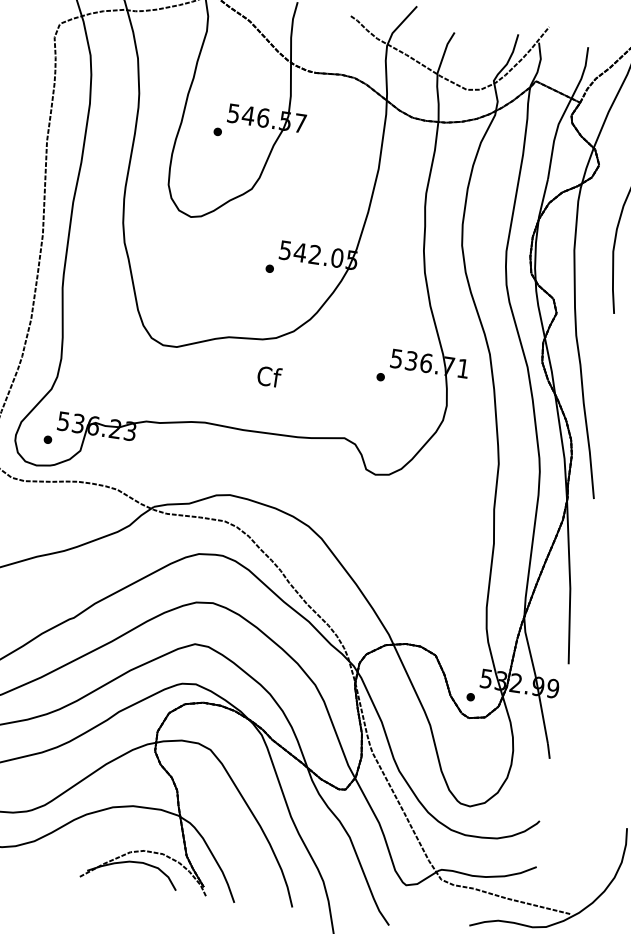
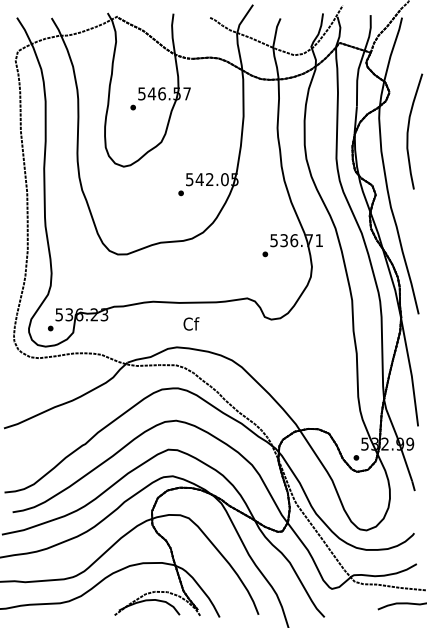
text: (269, 376) -> (191, 323), moved

